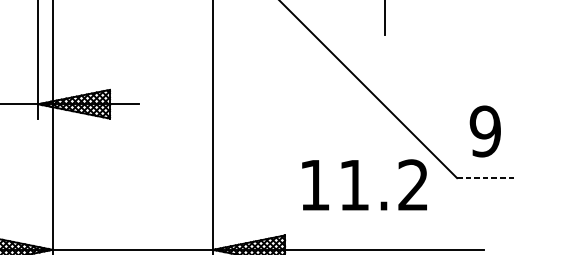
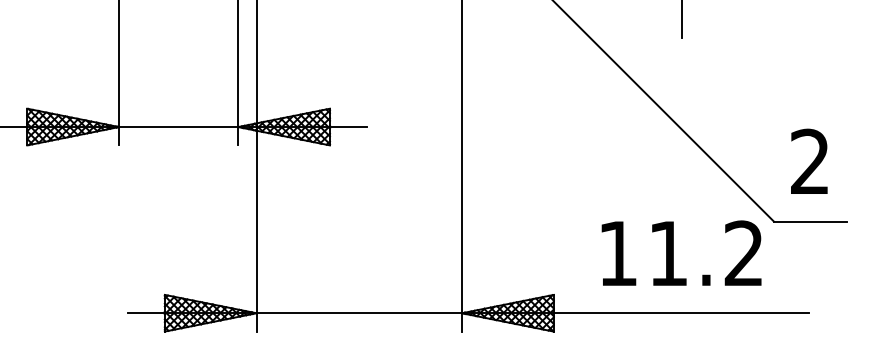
text: (484, 131) -> (809, 161), 9 -> 2
line: (485, 178) -> (810, 221), dashed -> solid
text: (364, 184) -> (681, 252), moved

